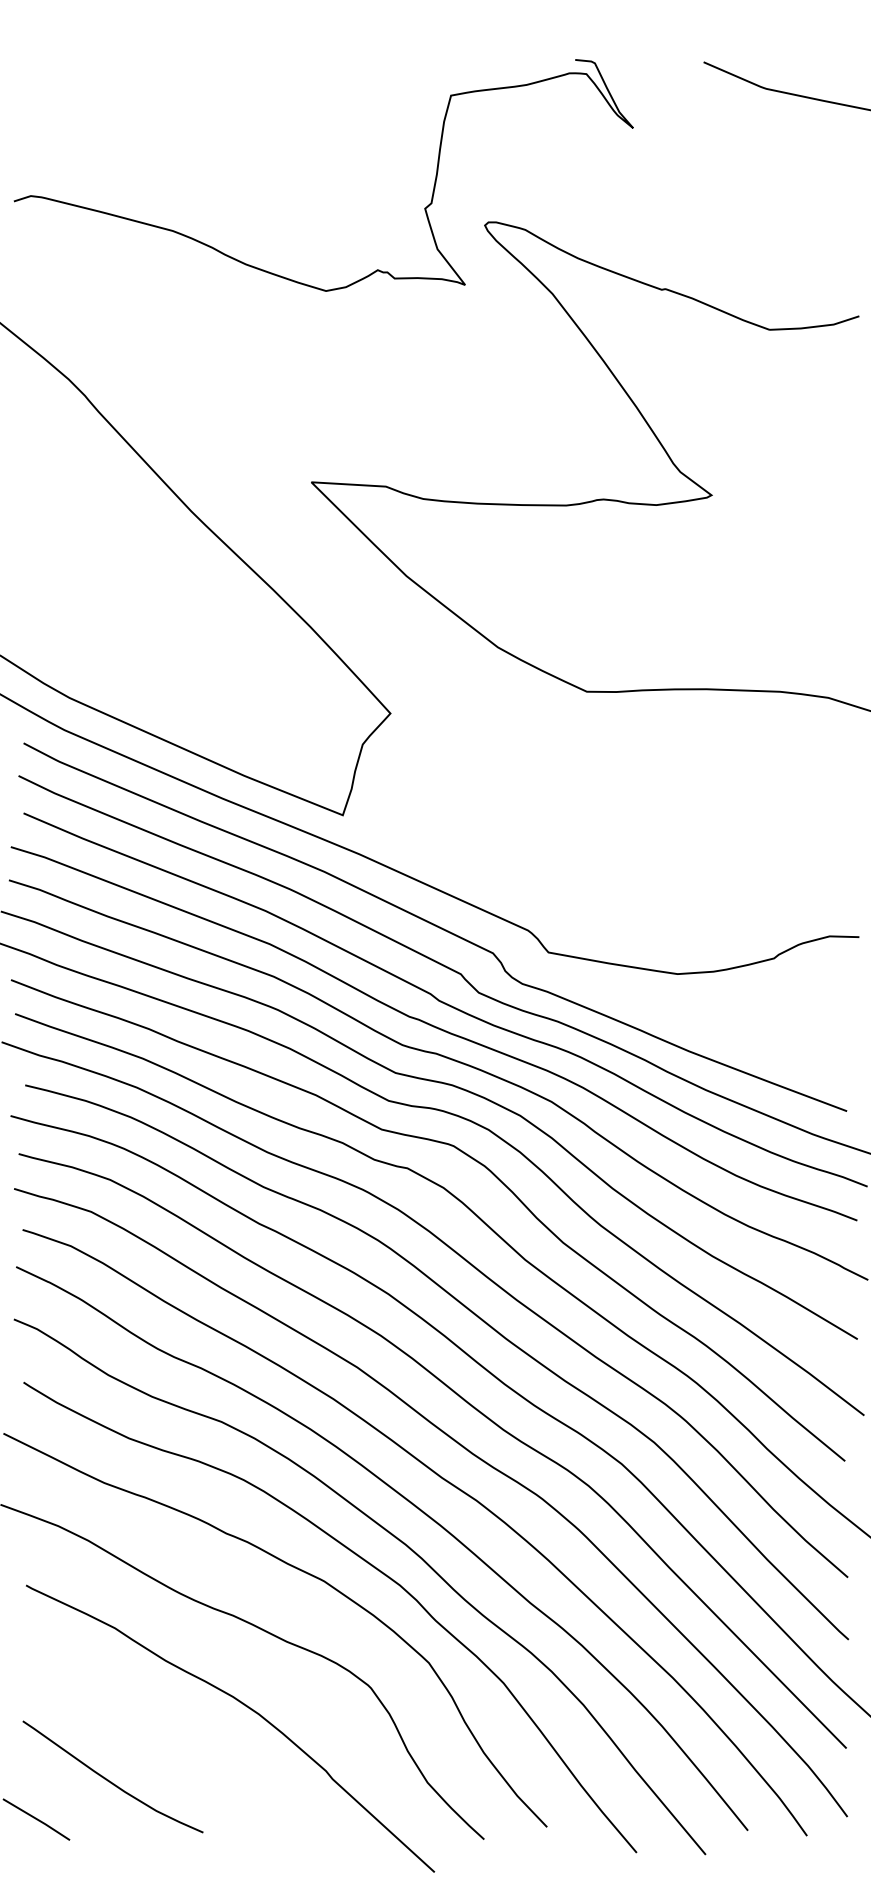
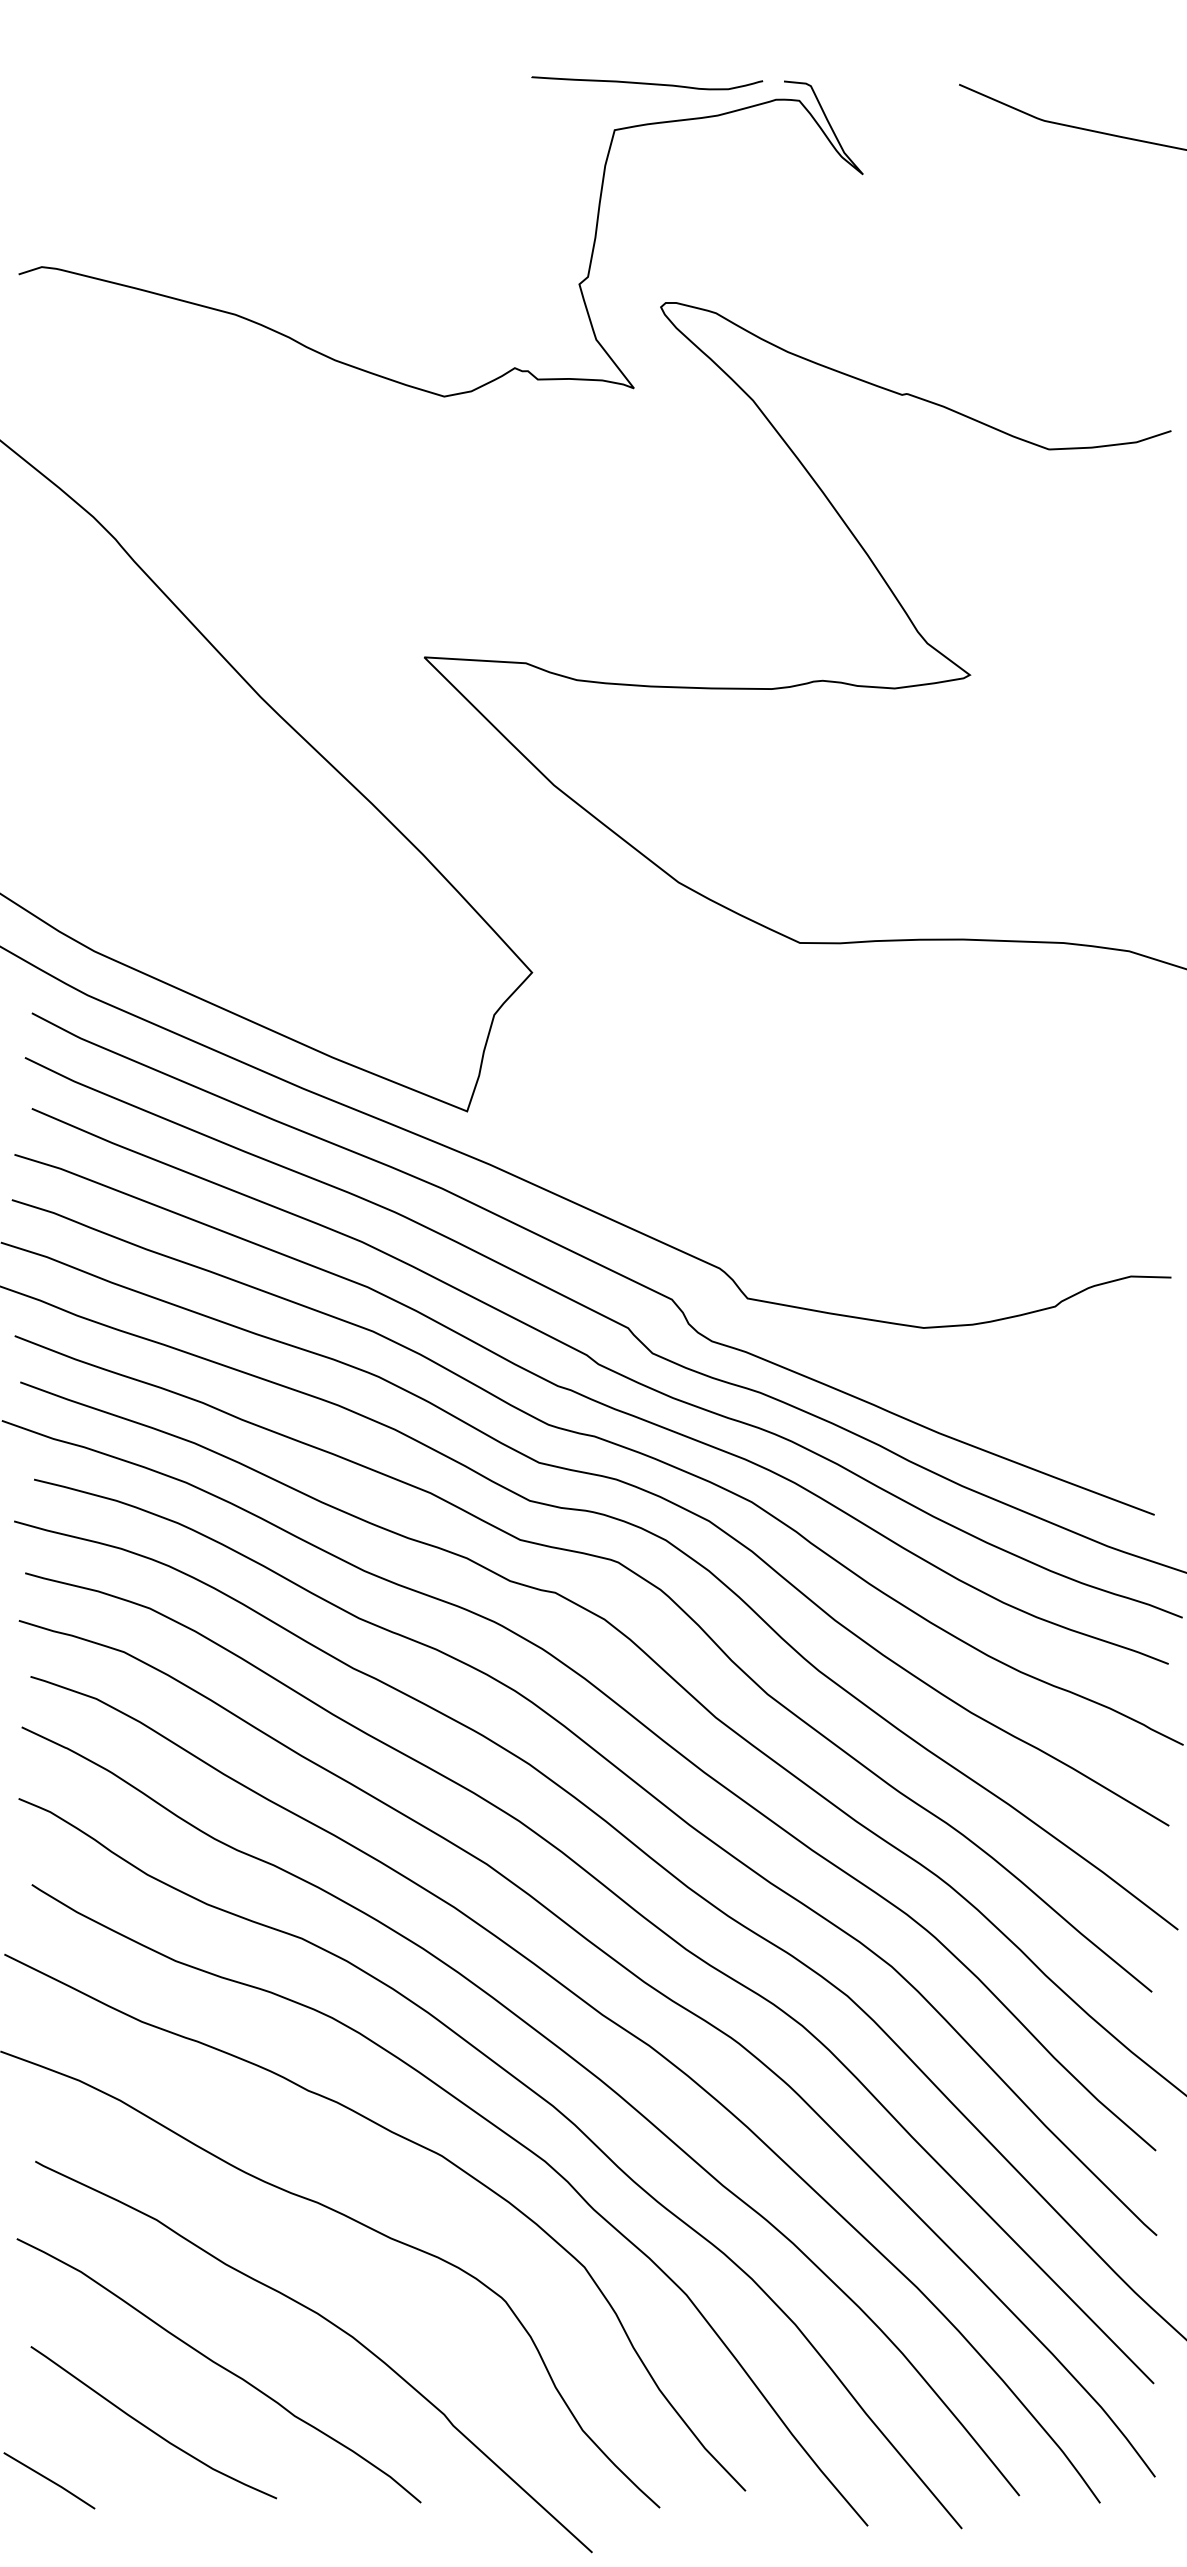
curve: (475, 61) -> (647, 83), added
curve: (161, 1736) -> (220, 2367), added

